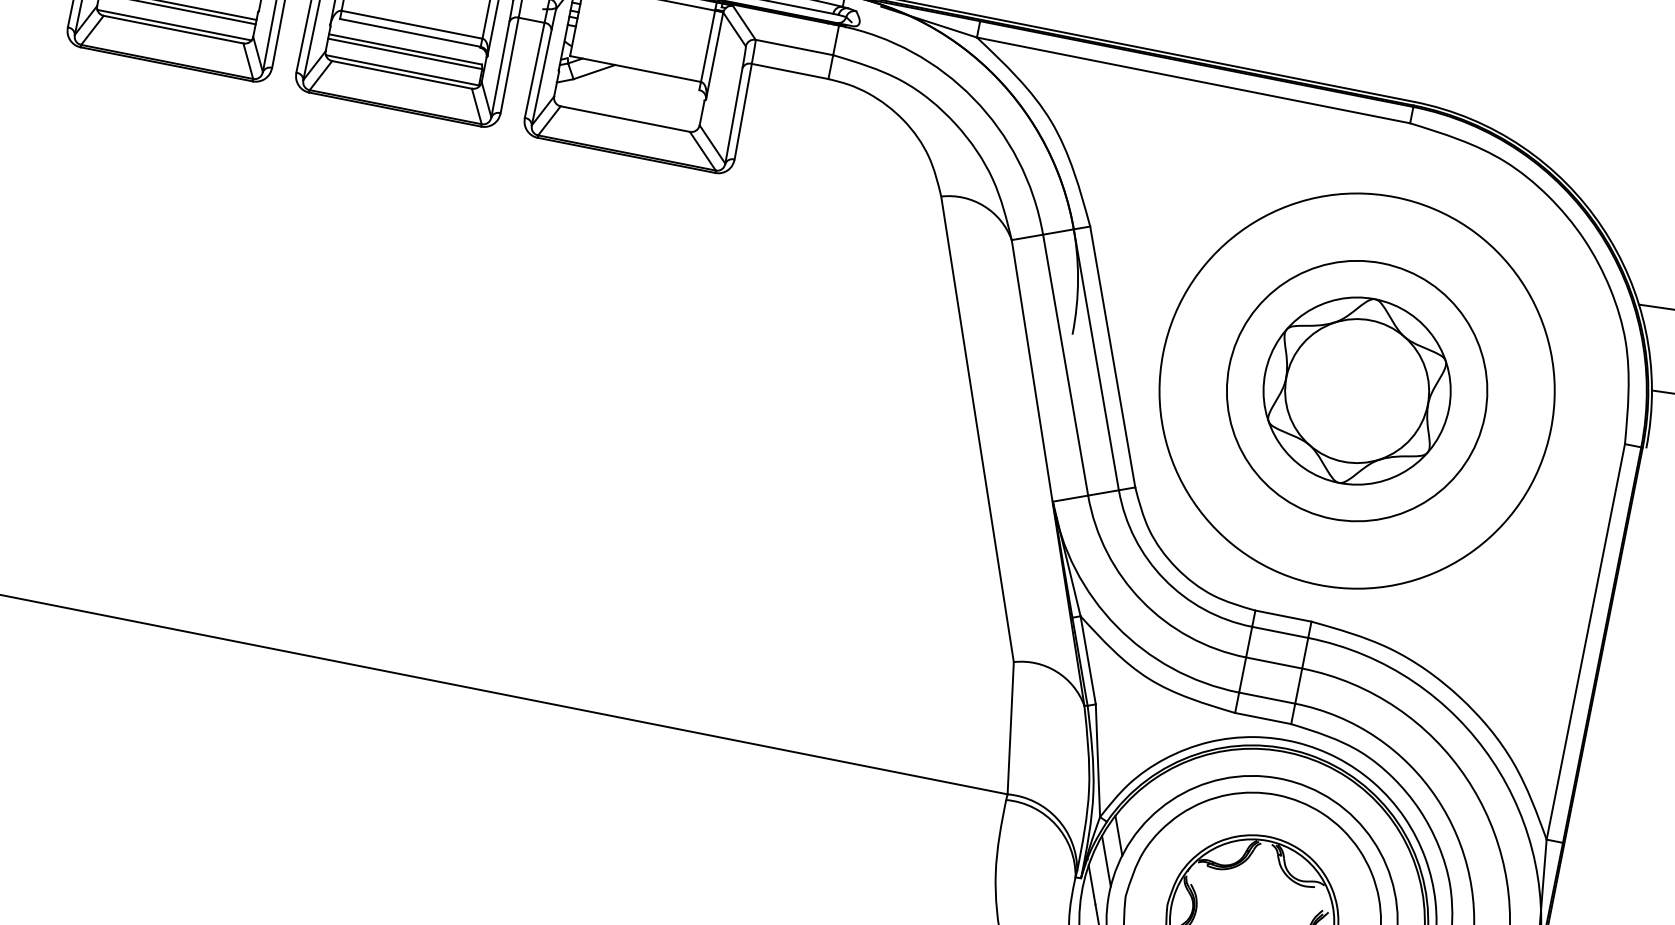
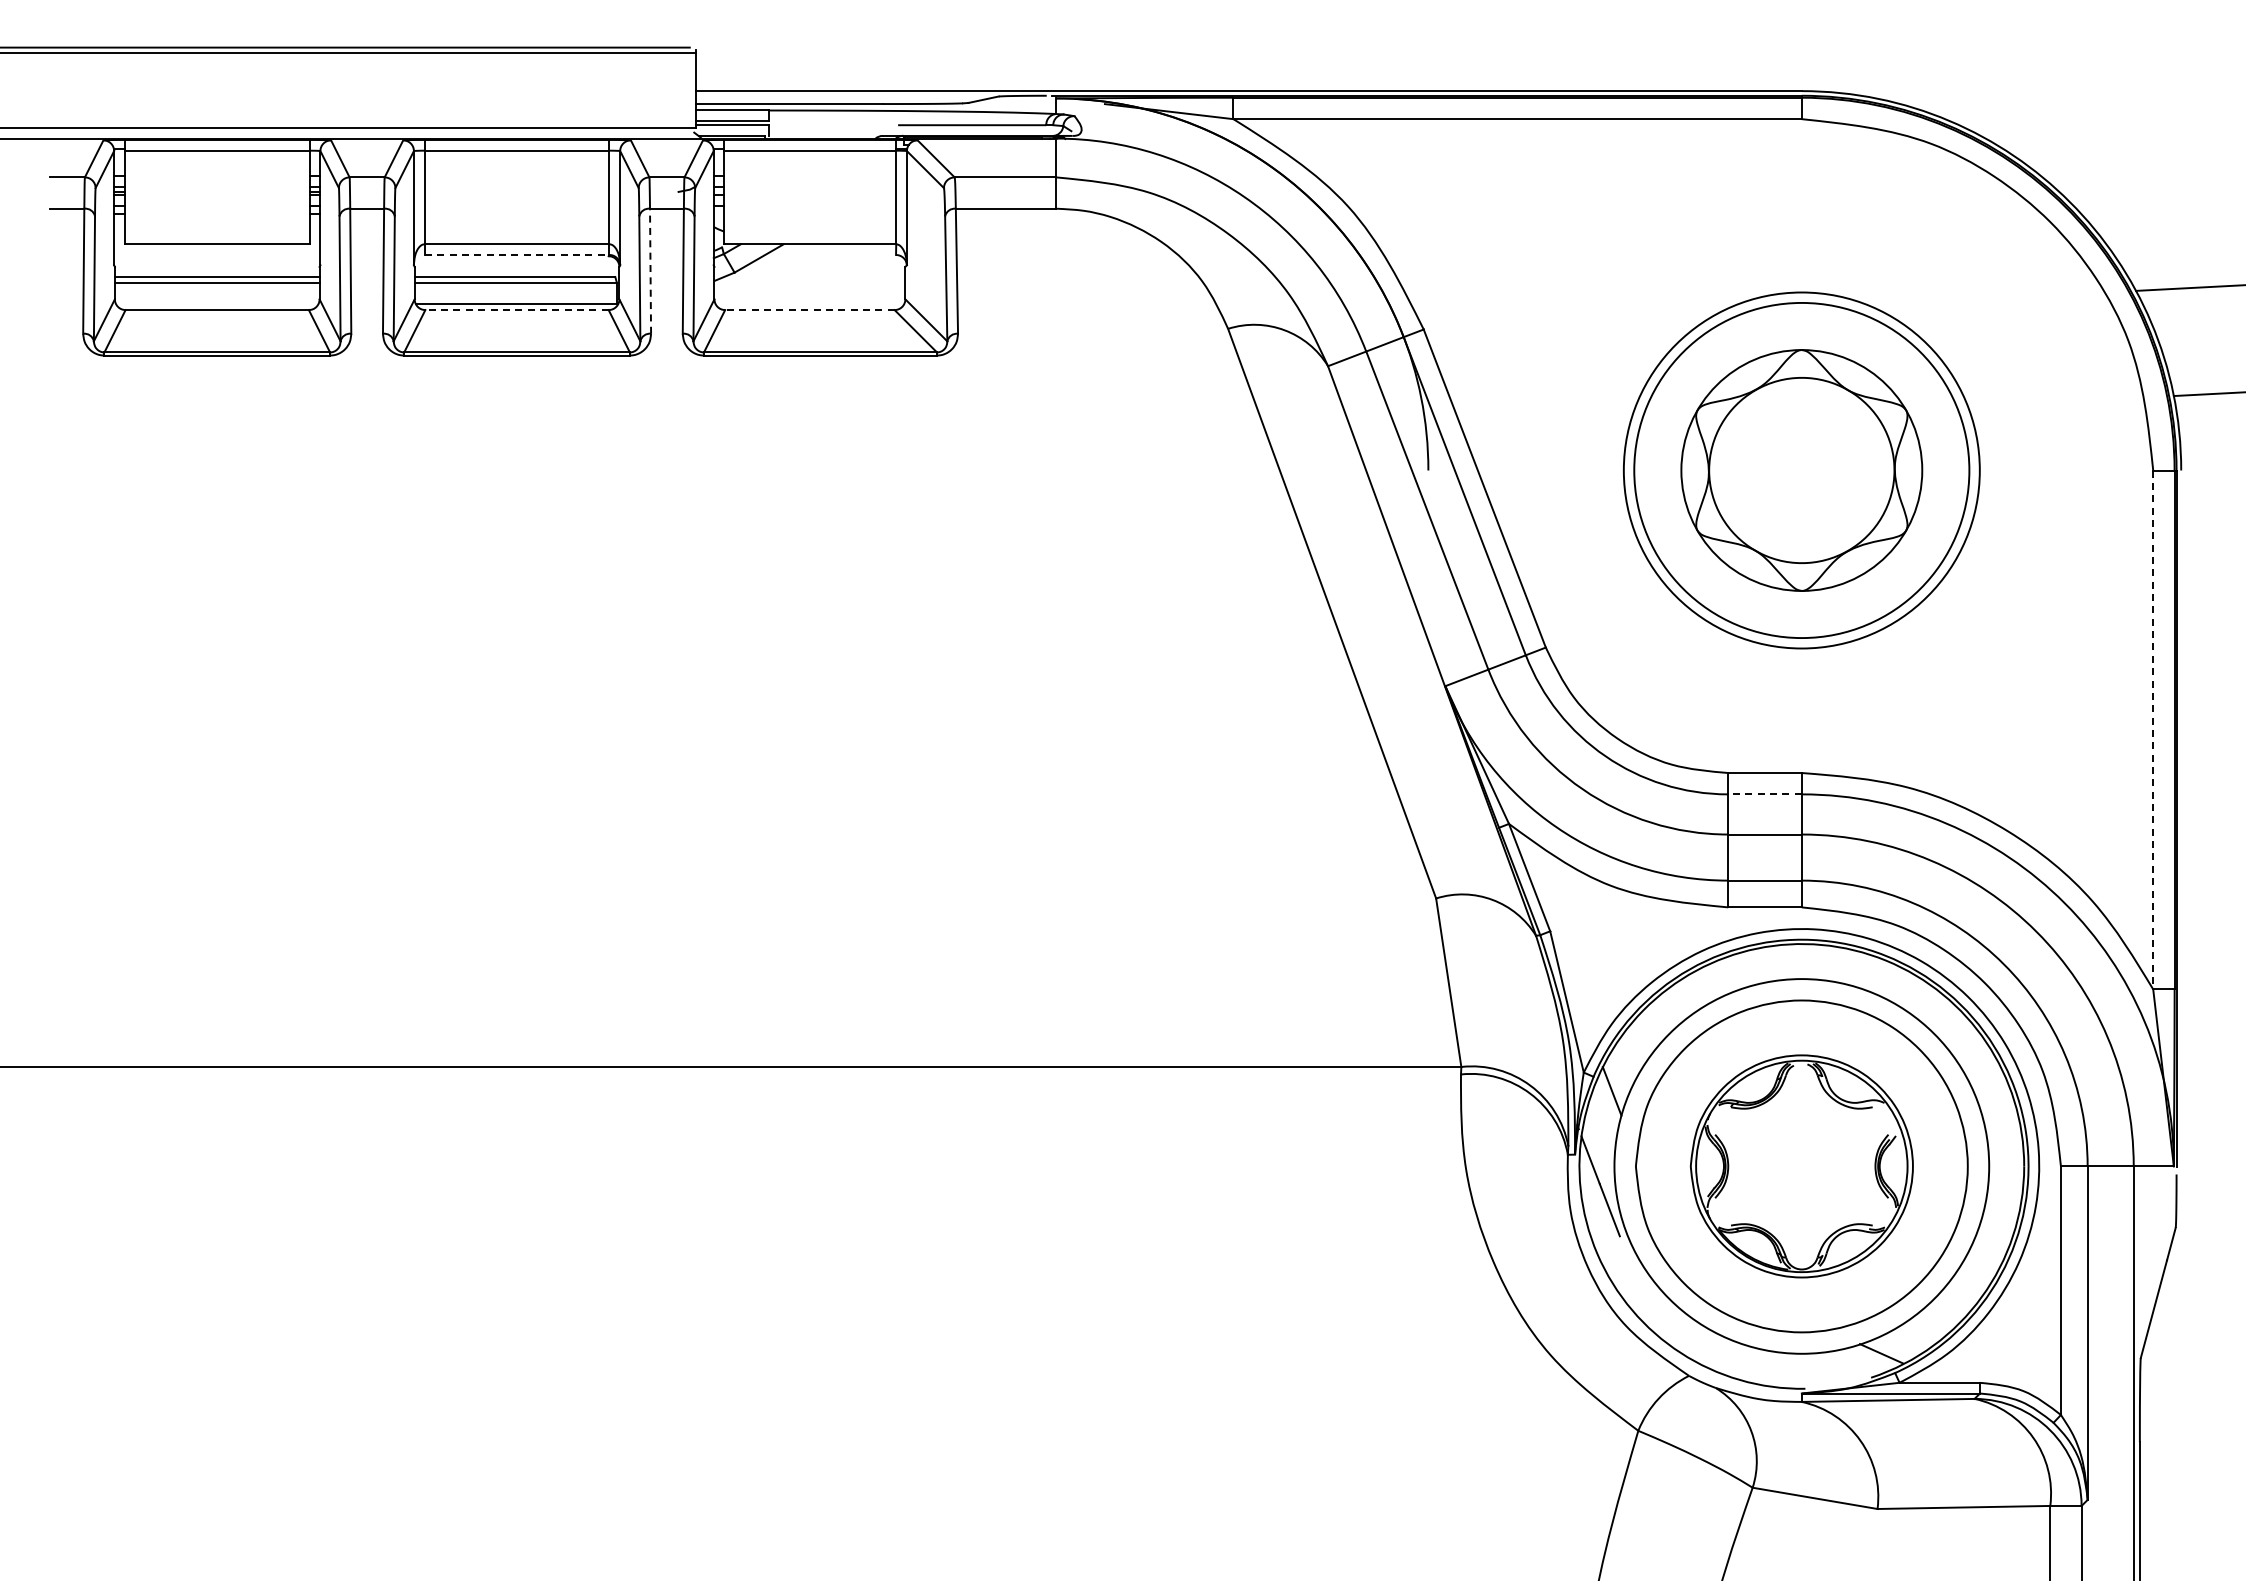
line: (174, 25) -> (217, 304), removed
line: (410, 32) -> (517, 254), solid -> dashed
line: (509, 65) -> (650, 271), solid -> dashed
line: (402, 75) -> (517, 310), solid -> dashed
line: (624, 119) -> (809, 310), solid -> dashed
circle: (1356, 391) -> (1801, 470), size x0.7
line: (1280, 632) -> (1765, 794), solid -> dashed
line: (1585, 642) -> (2153, 730), solid -> dashed
line: (1106, 861) -> (1602, 1126), removed

